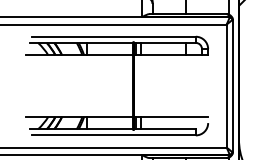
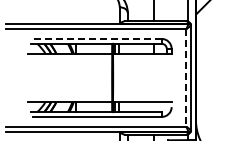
line: (114, 37) -> (97, 39), solid -> dashed
line: (226, 85) -> (186, 77), solid -> dashed

